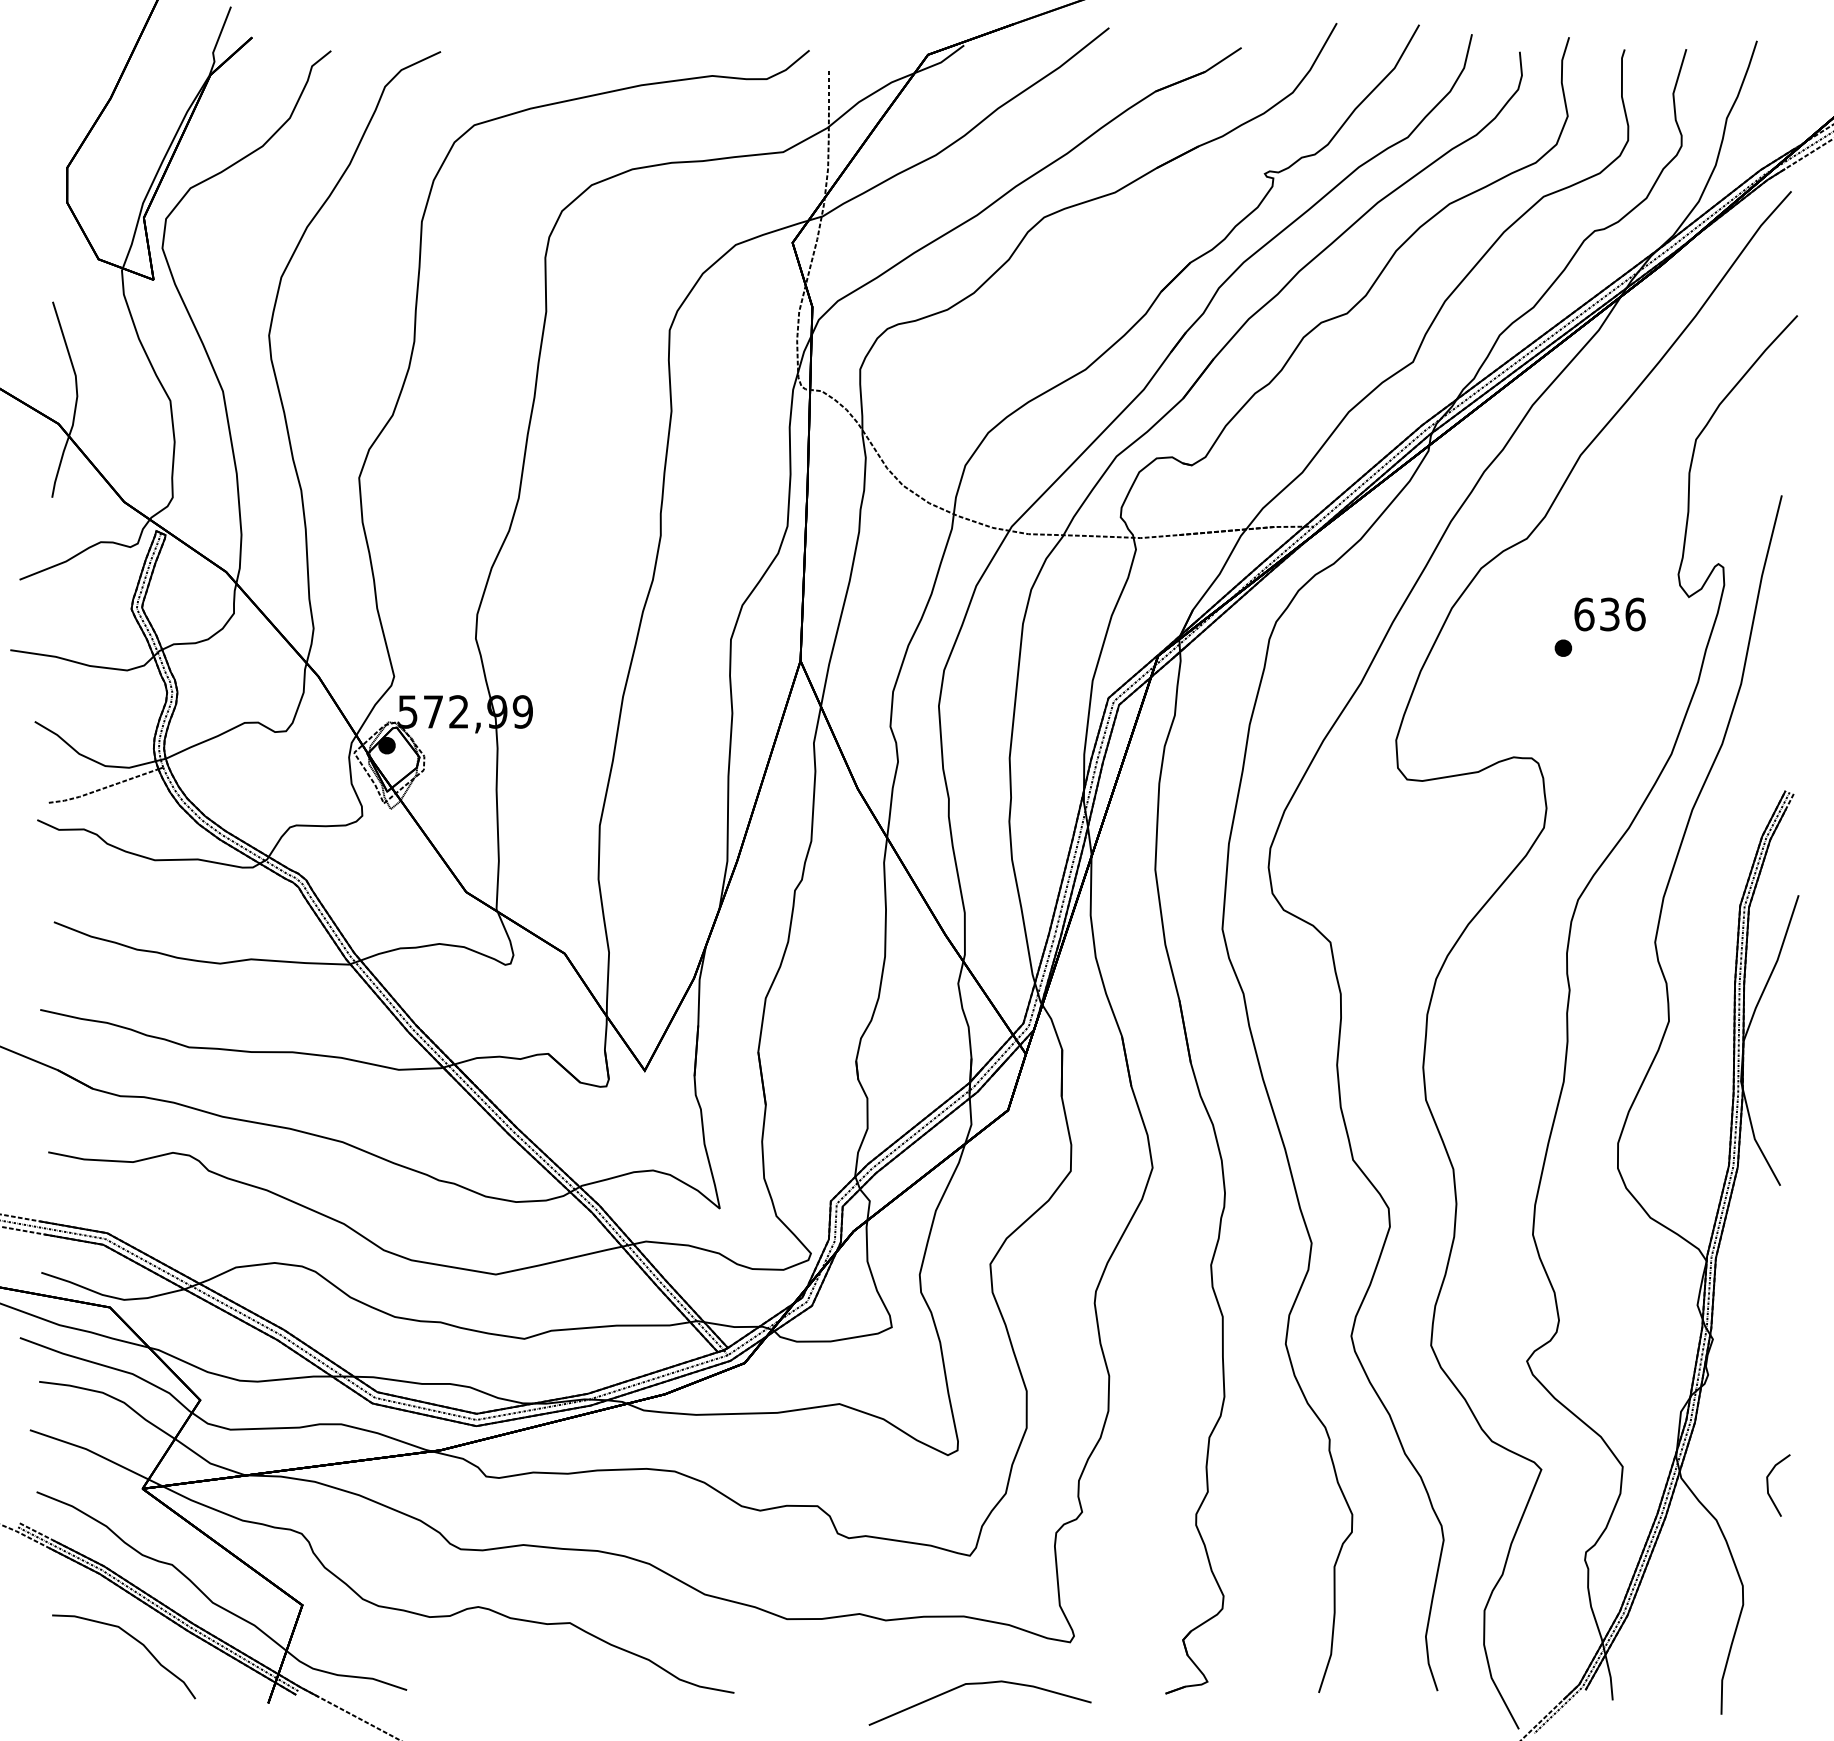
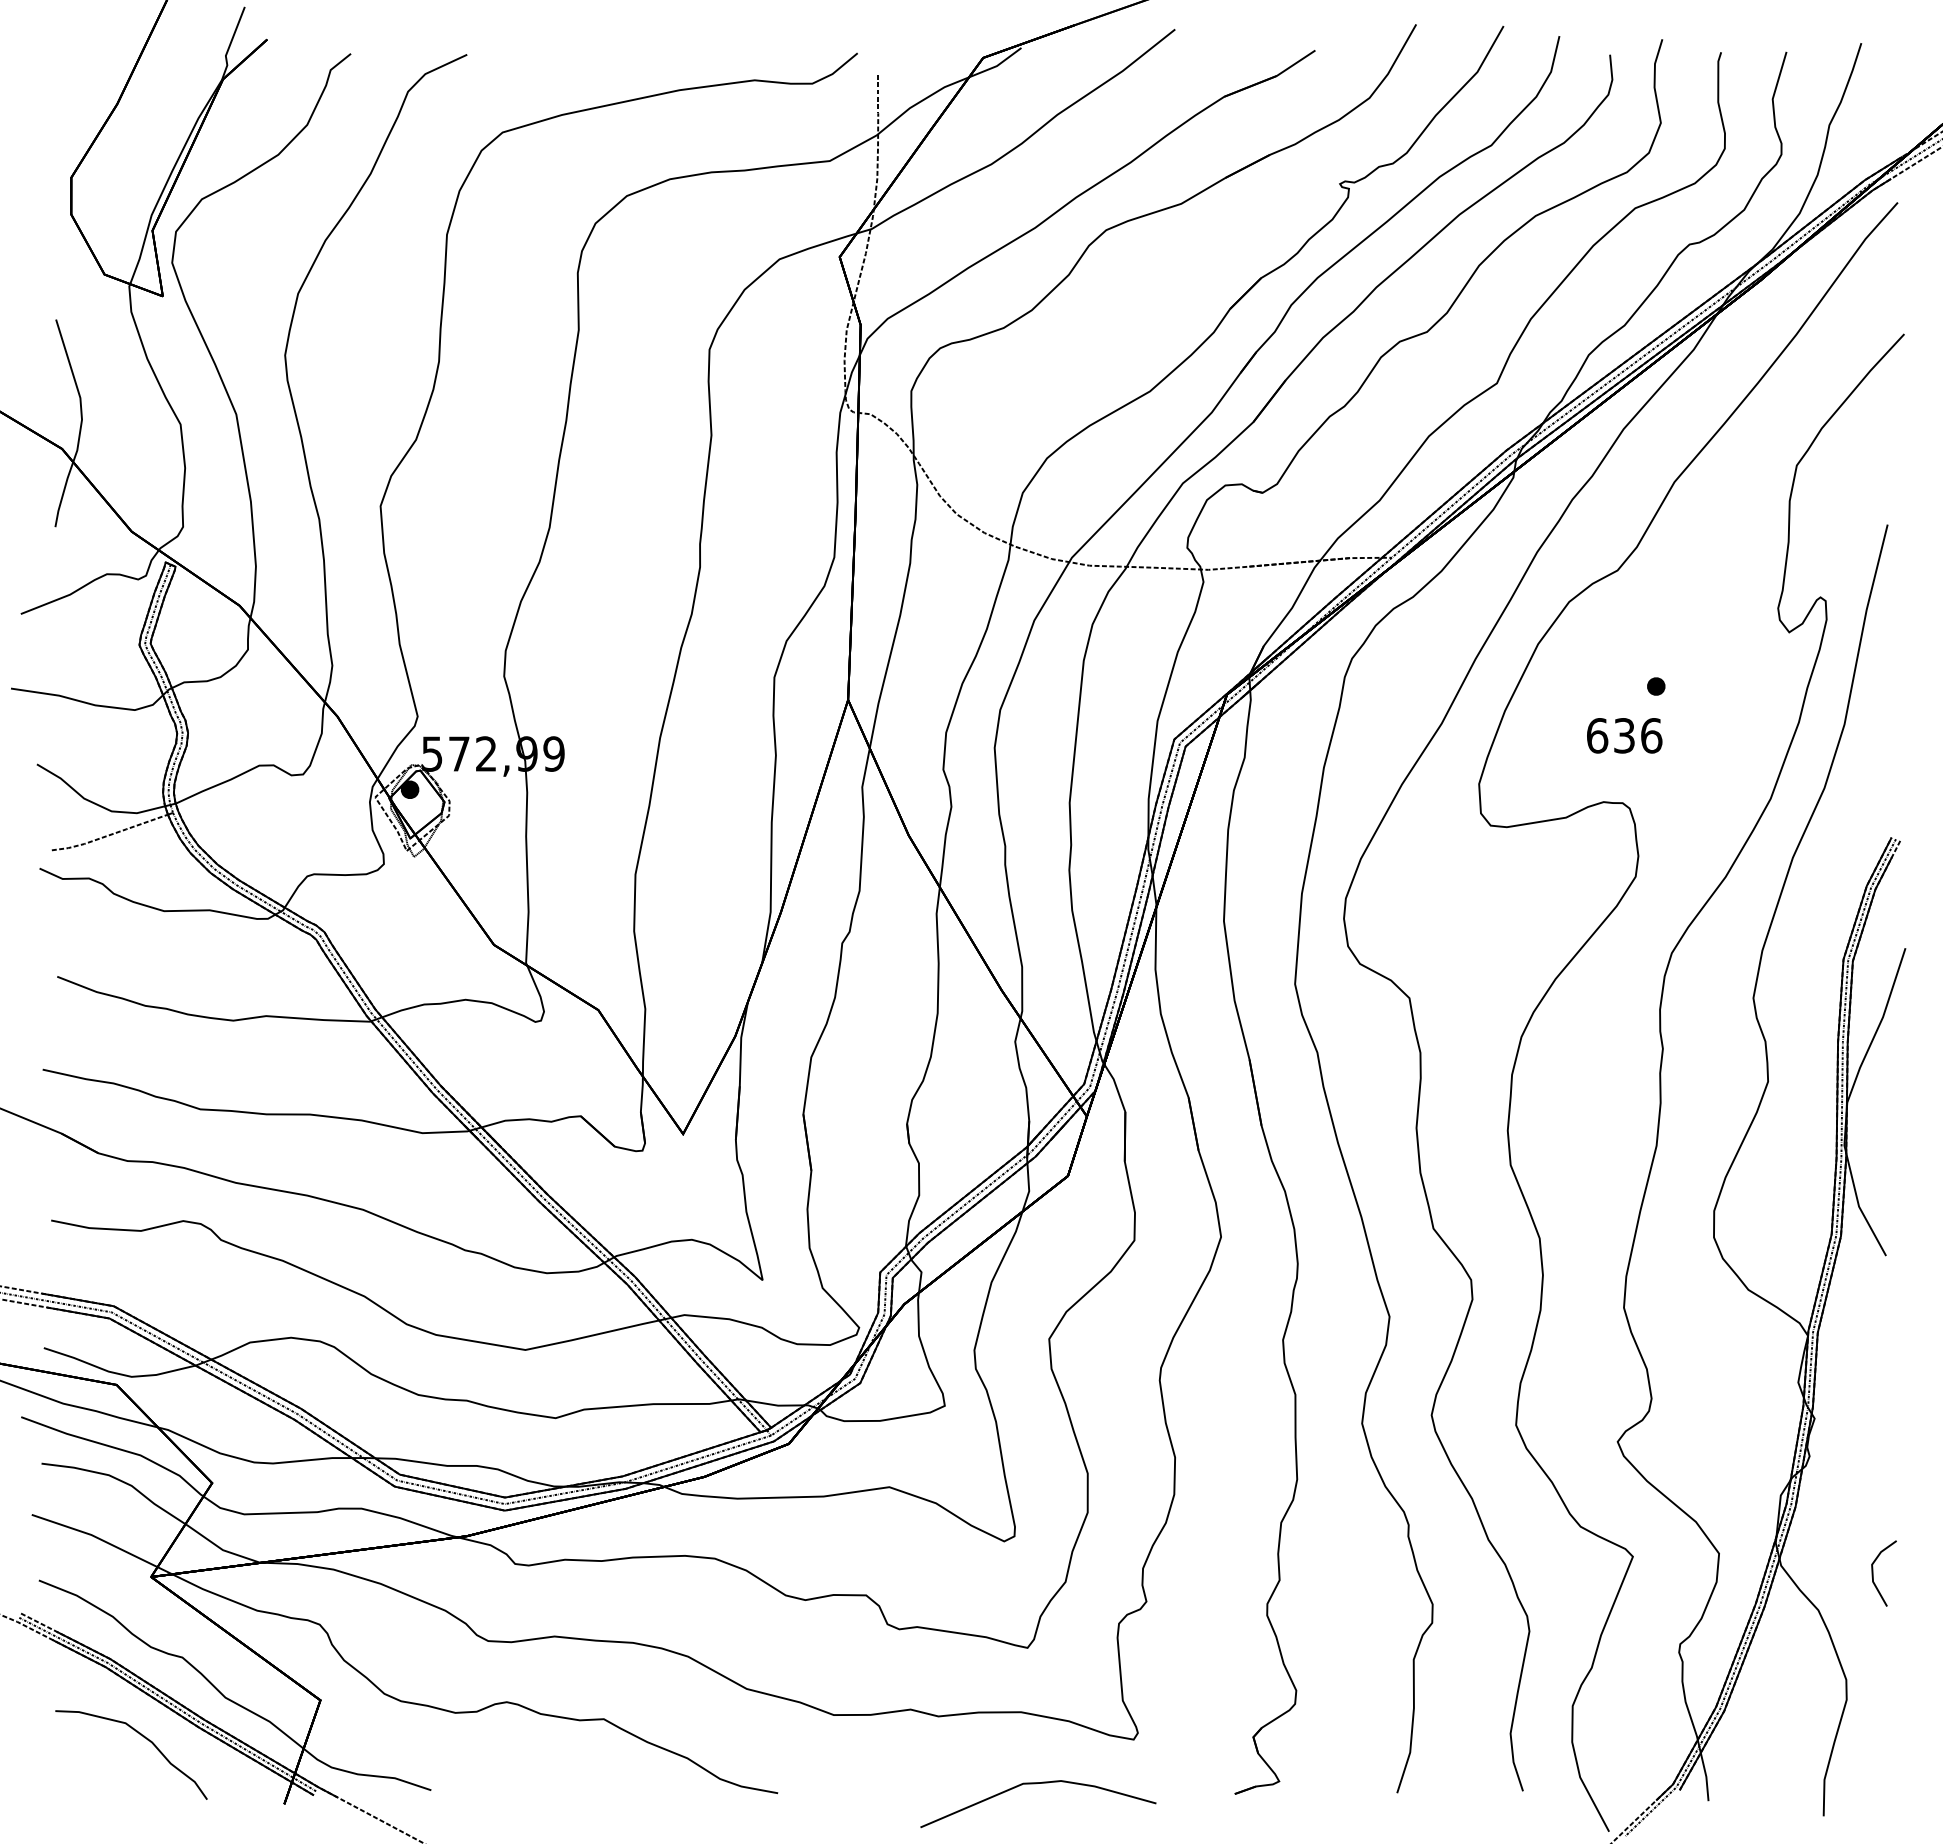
text: (1609, 614) -> (1624, 735), moved

